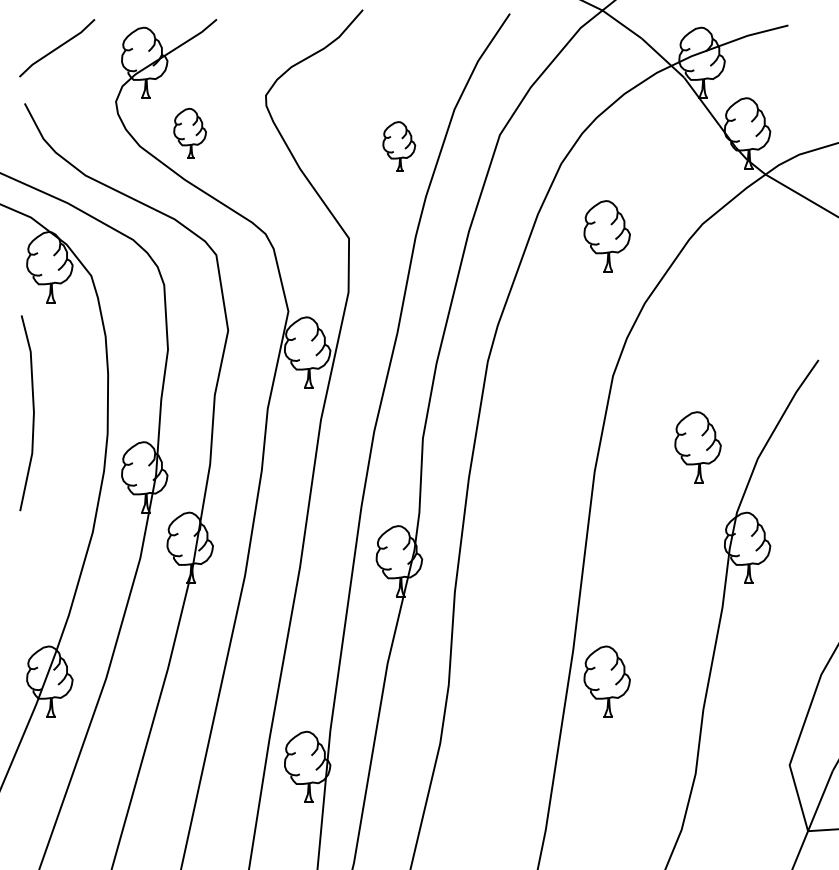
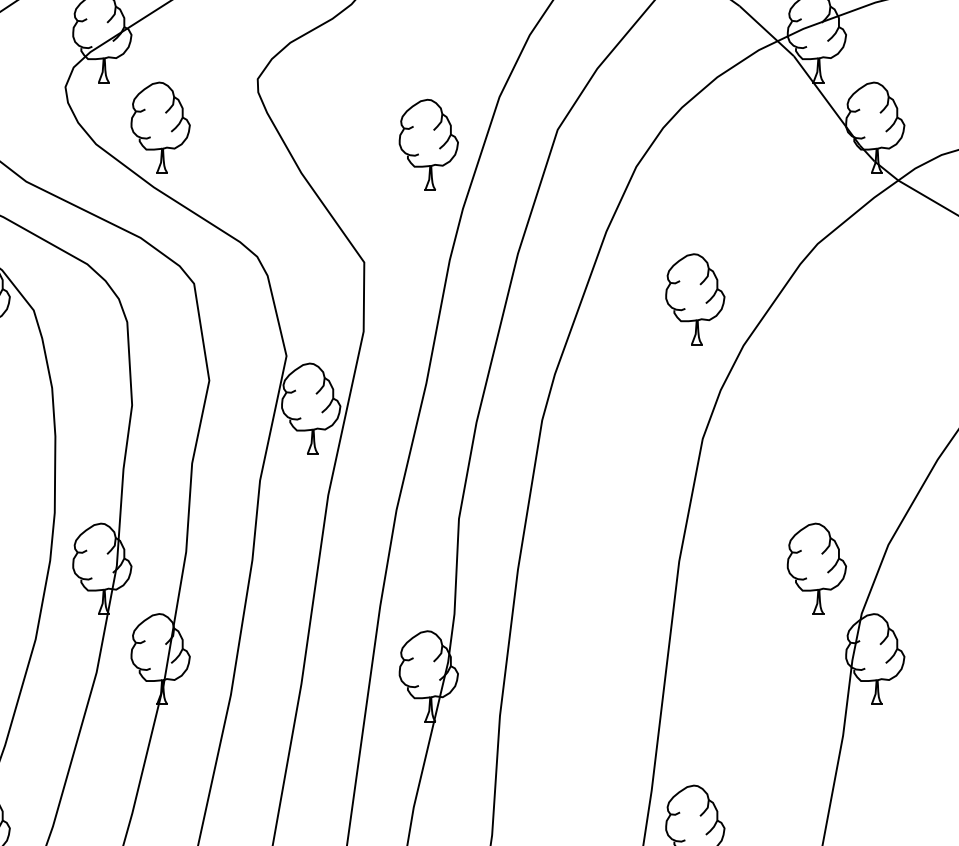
part: (189, 133) -> (159, 127), size x1.43
part: (398, 146) -> (427, 144), size x1.43
part: (606, 236) -> (694, 299), moved
part: (697, 447) -> (816, 568), moved

